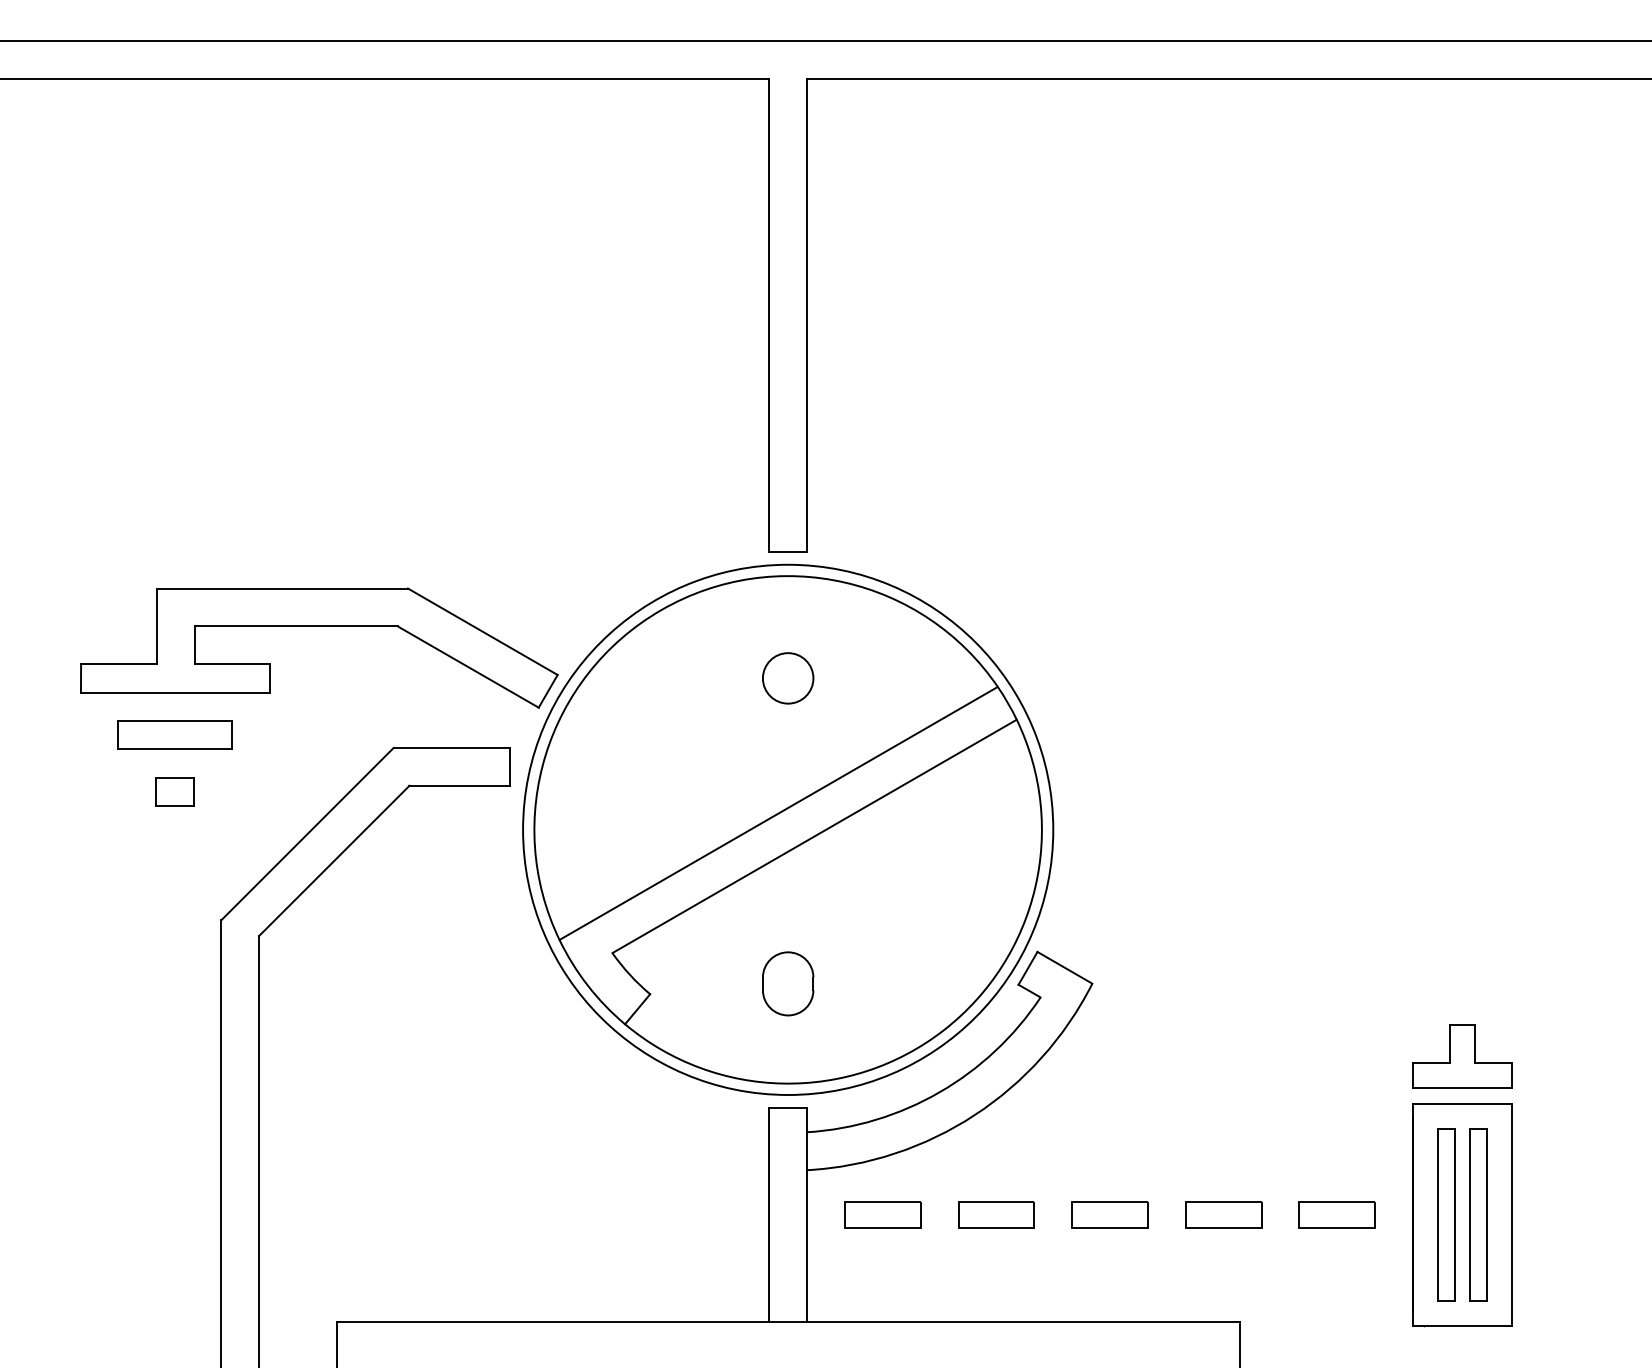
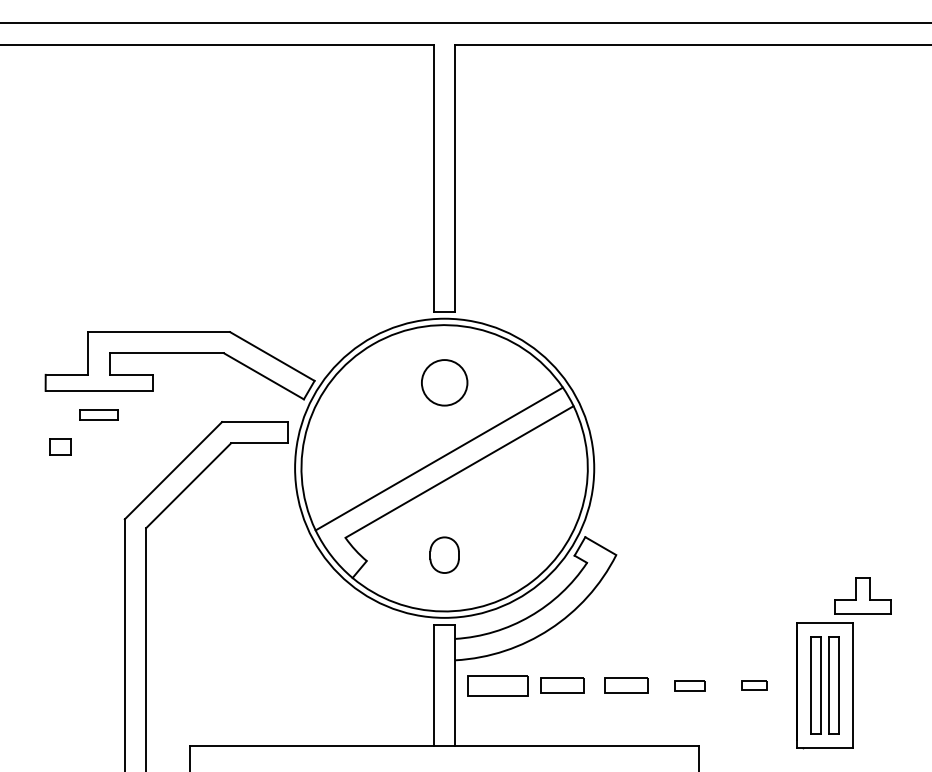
circle: (787, 677) -> (444, 382), size x1.6
part: (174, 734) -> (98, 414), size x0.6
part: (174, 791) -> (60, 446), moved
part: (1461, 1055) -> (862, 595), moved
part: (881, 1214) -> (497, 685), size x1.4
part: (1223, 1214) -> (690, 685), size x0.7
part: (1337, 1214) -> (754, 685), size x0.6

